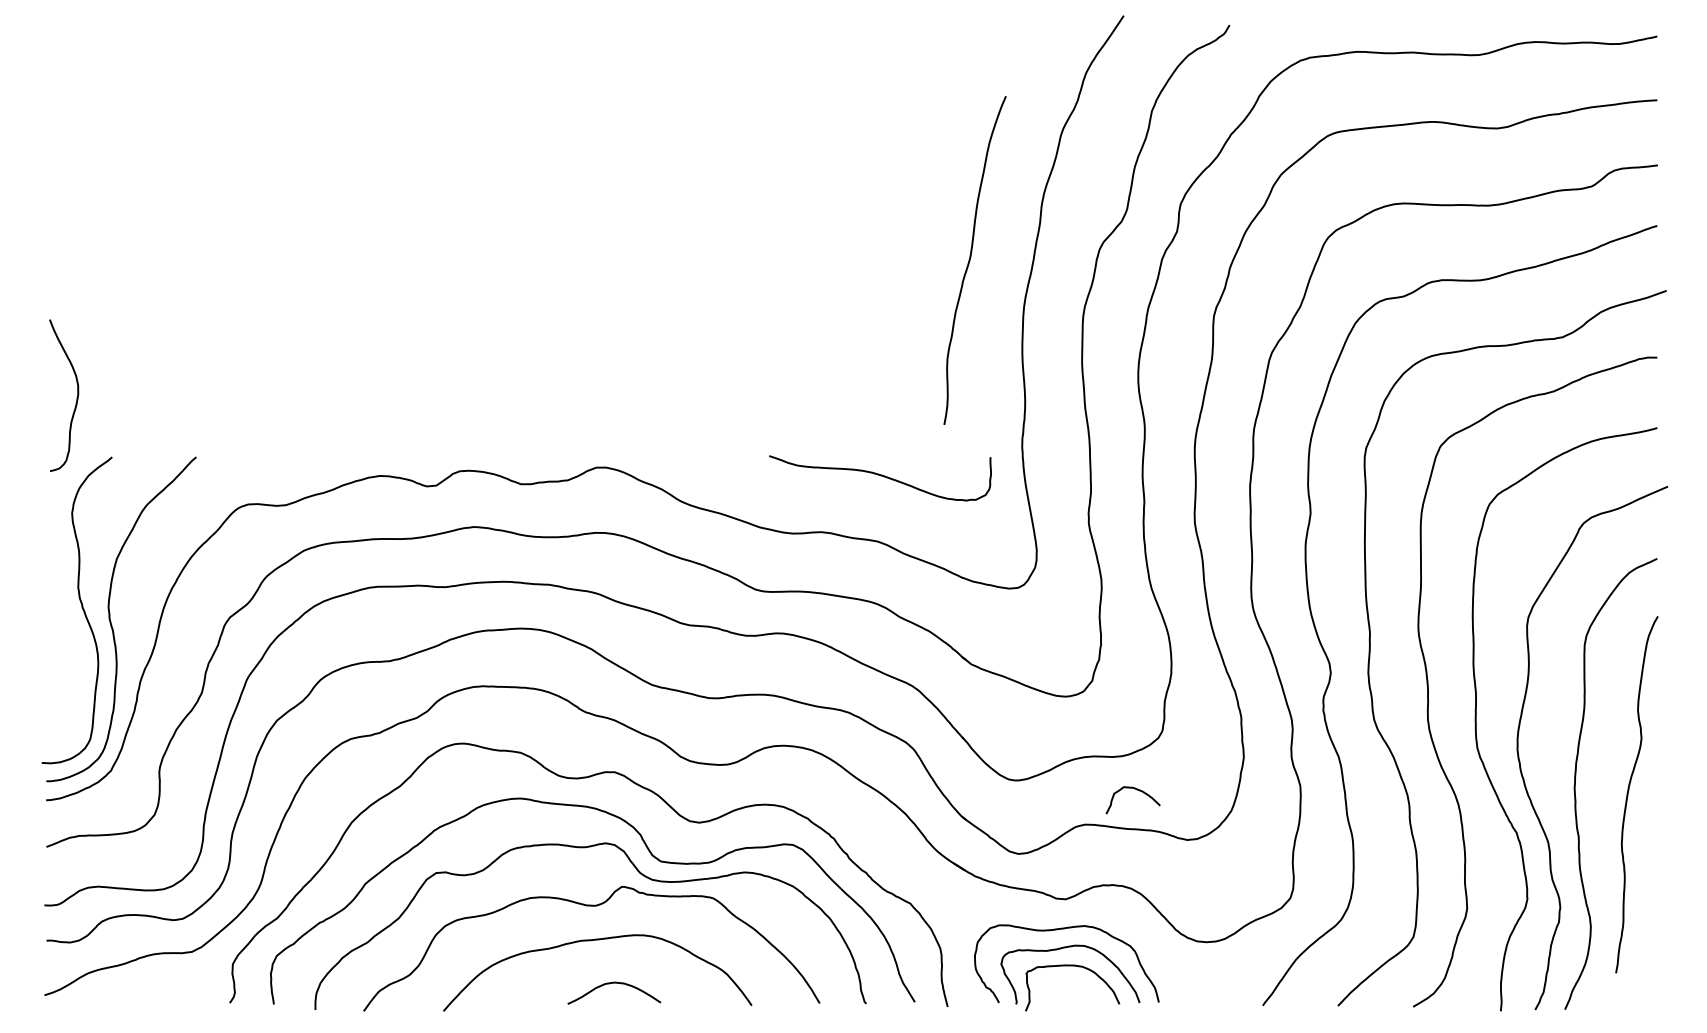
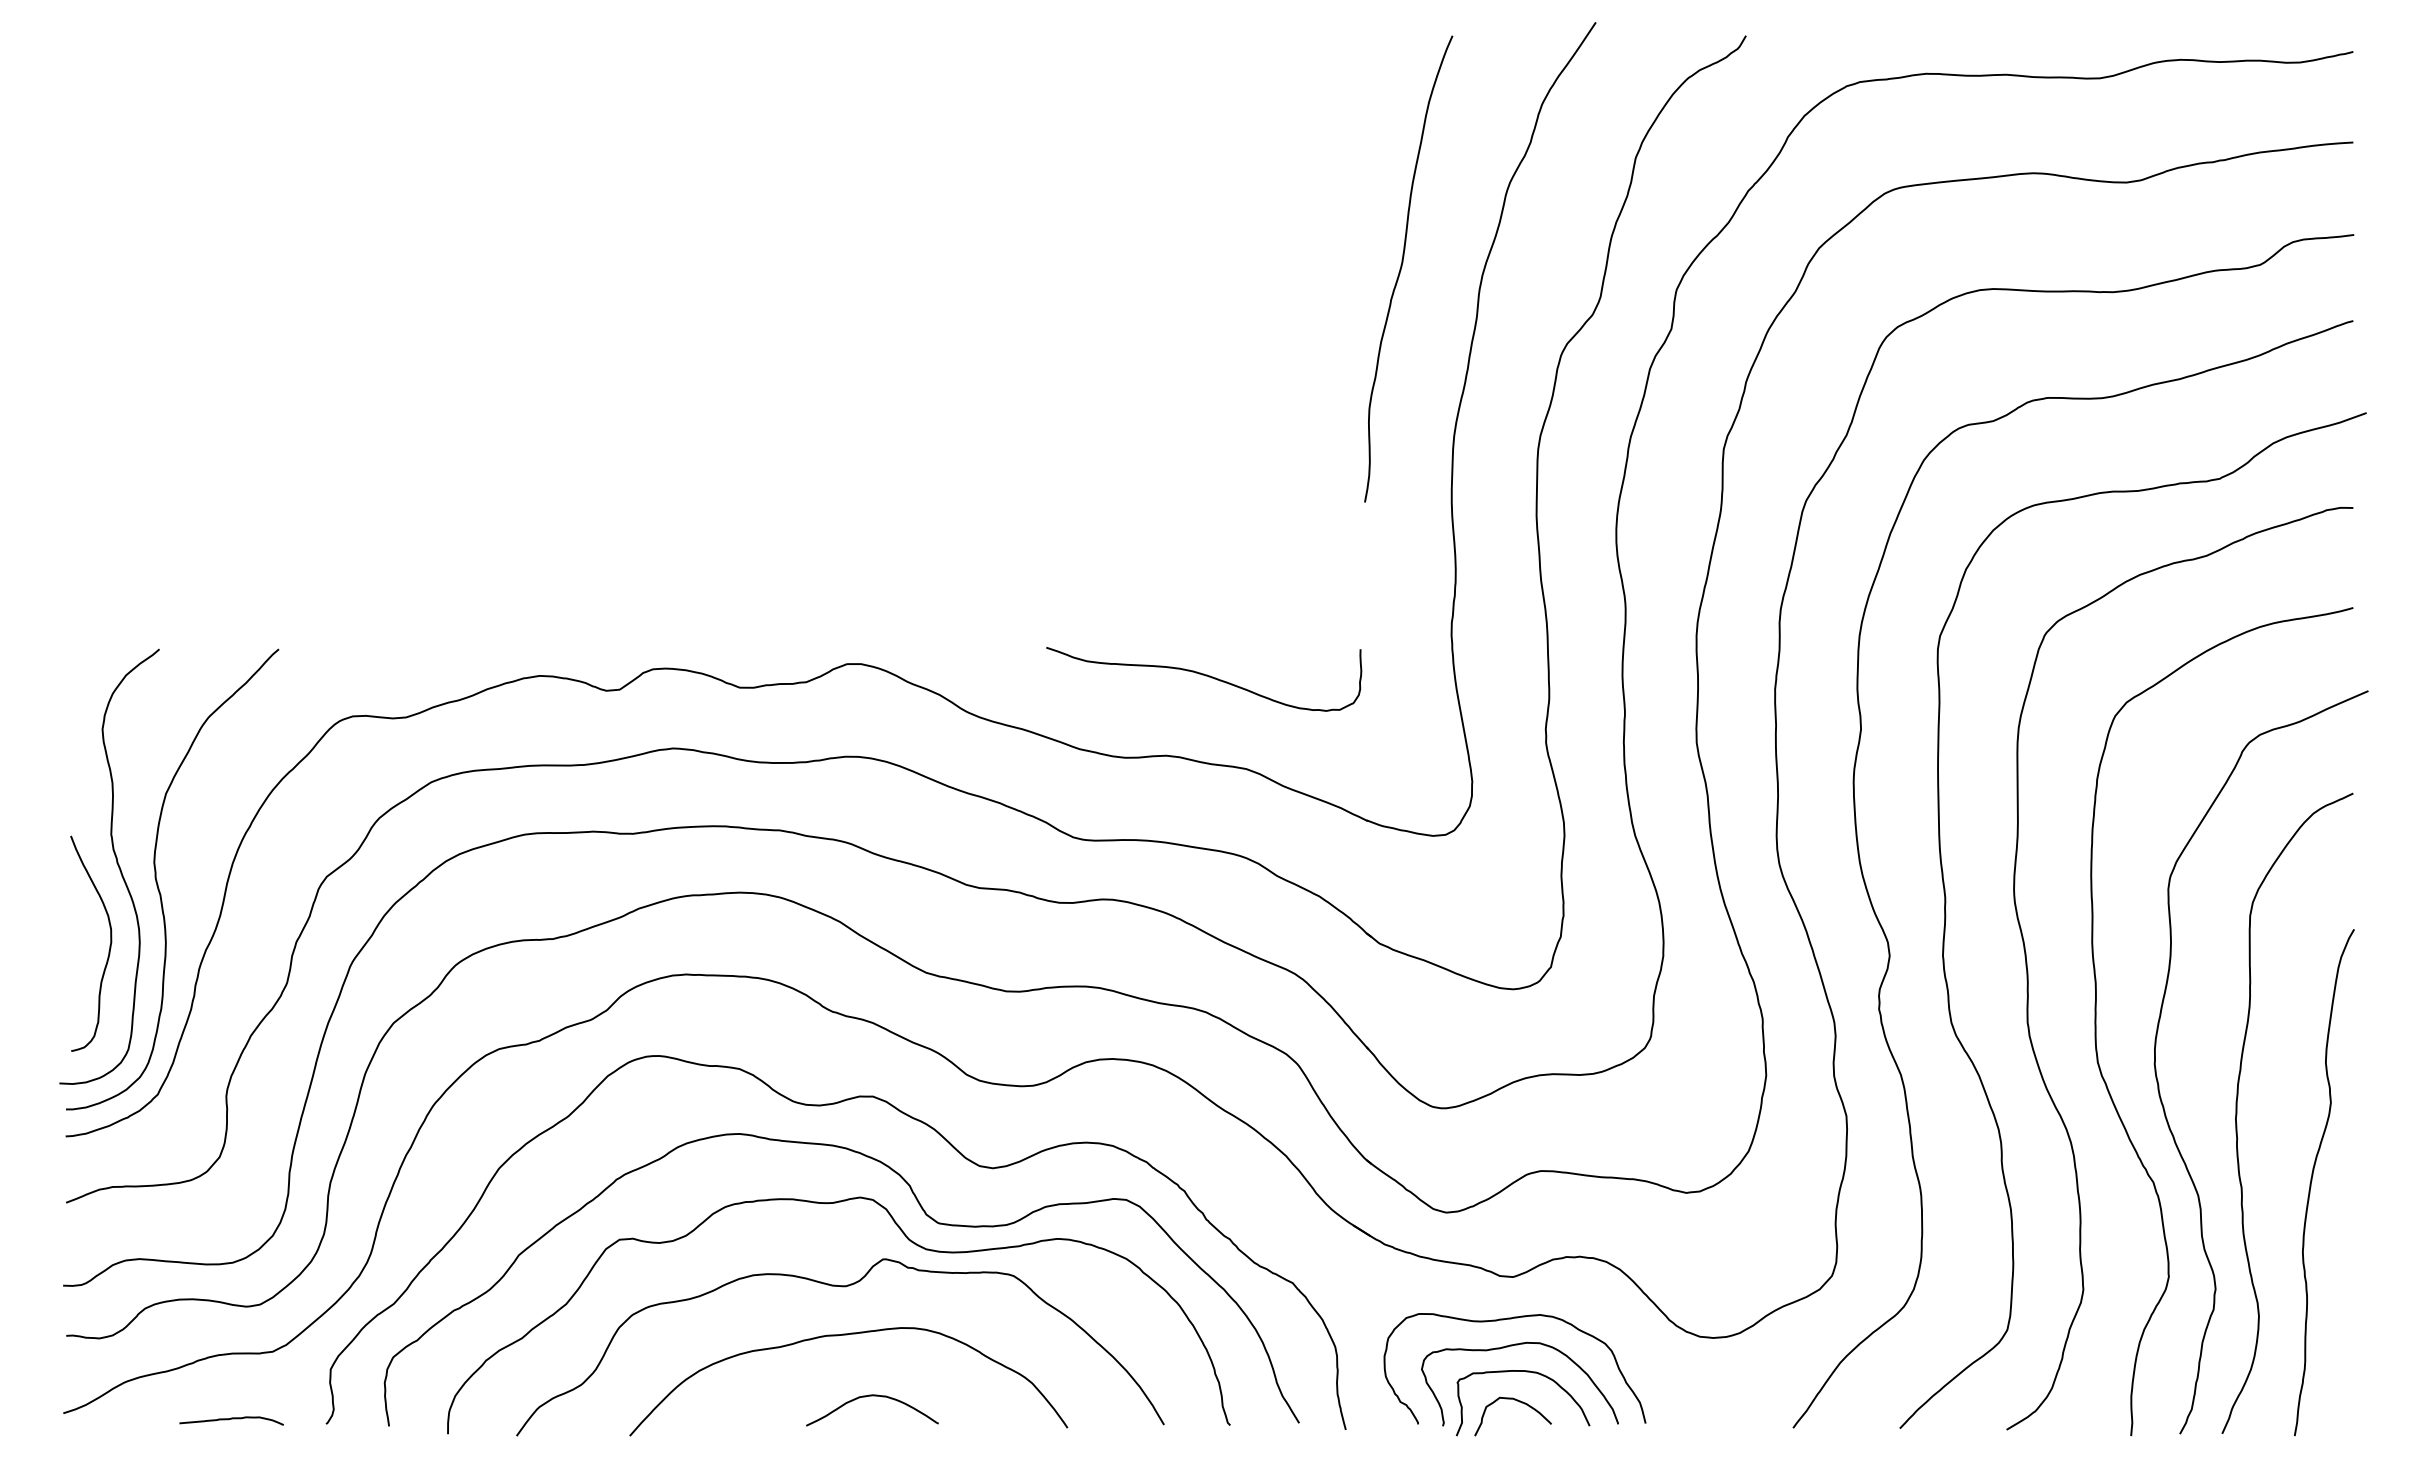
curve: (970, 259) -> (1402, 267), moved
curve: (77, 396) -> (109, 945), moved
curve: (881, 476) -> (1205, 676), moved
curve: (1137, 790) -> (1519, 1402), moved
curve: (1628, 793) -> (2312, 1181), moved
curve: (162, 999) -> (231, 1419), added

